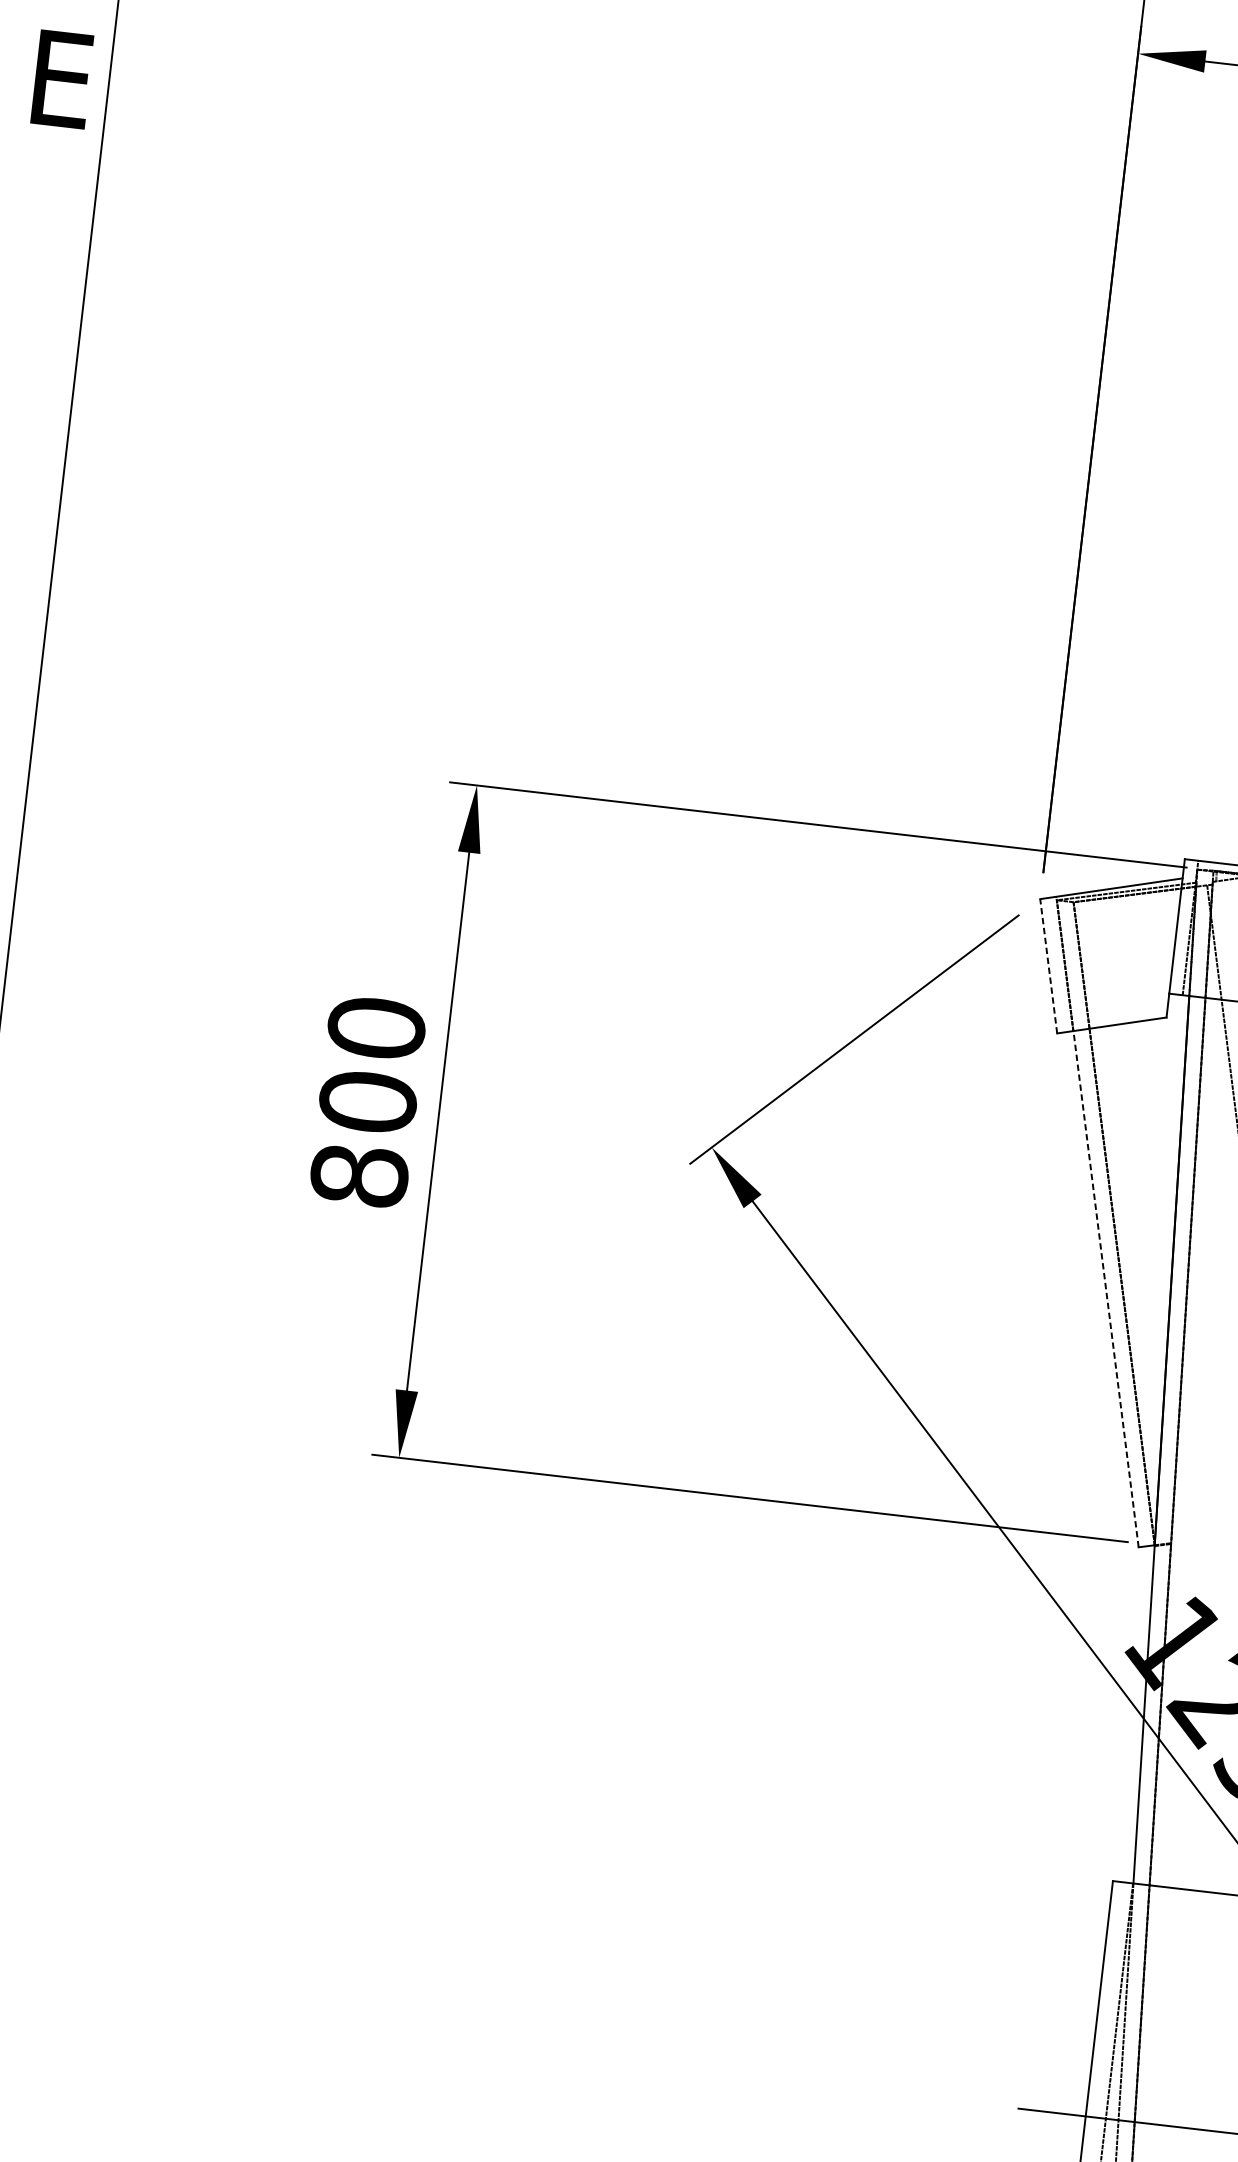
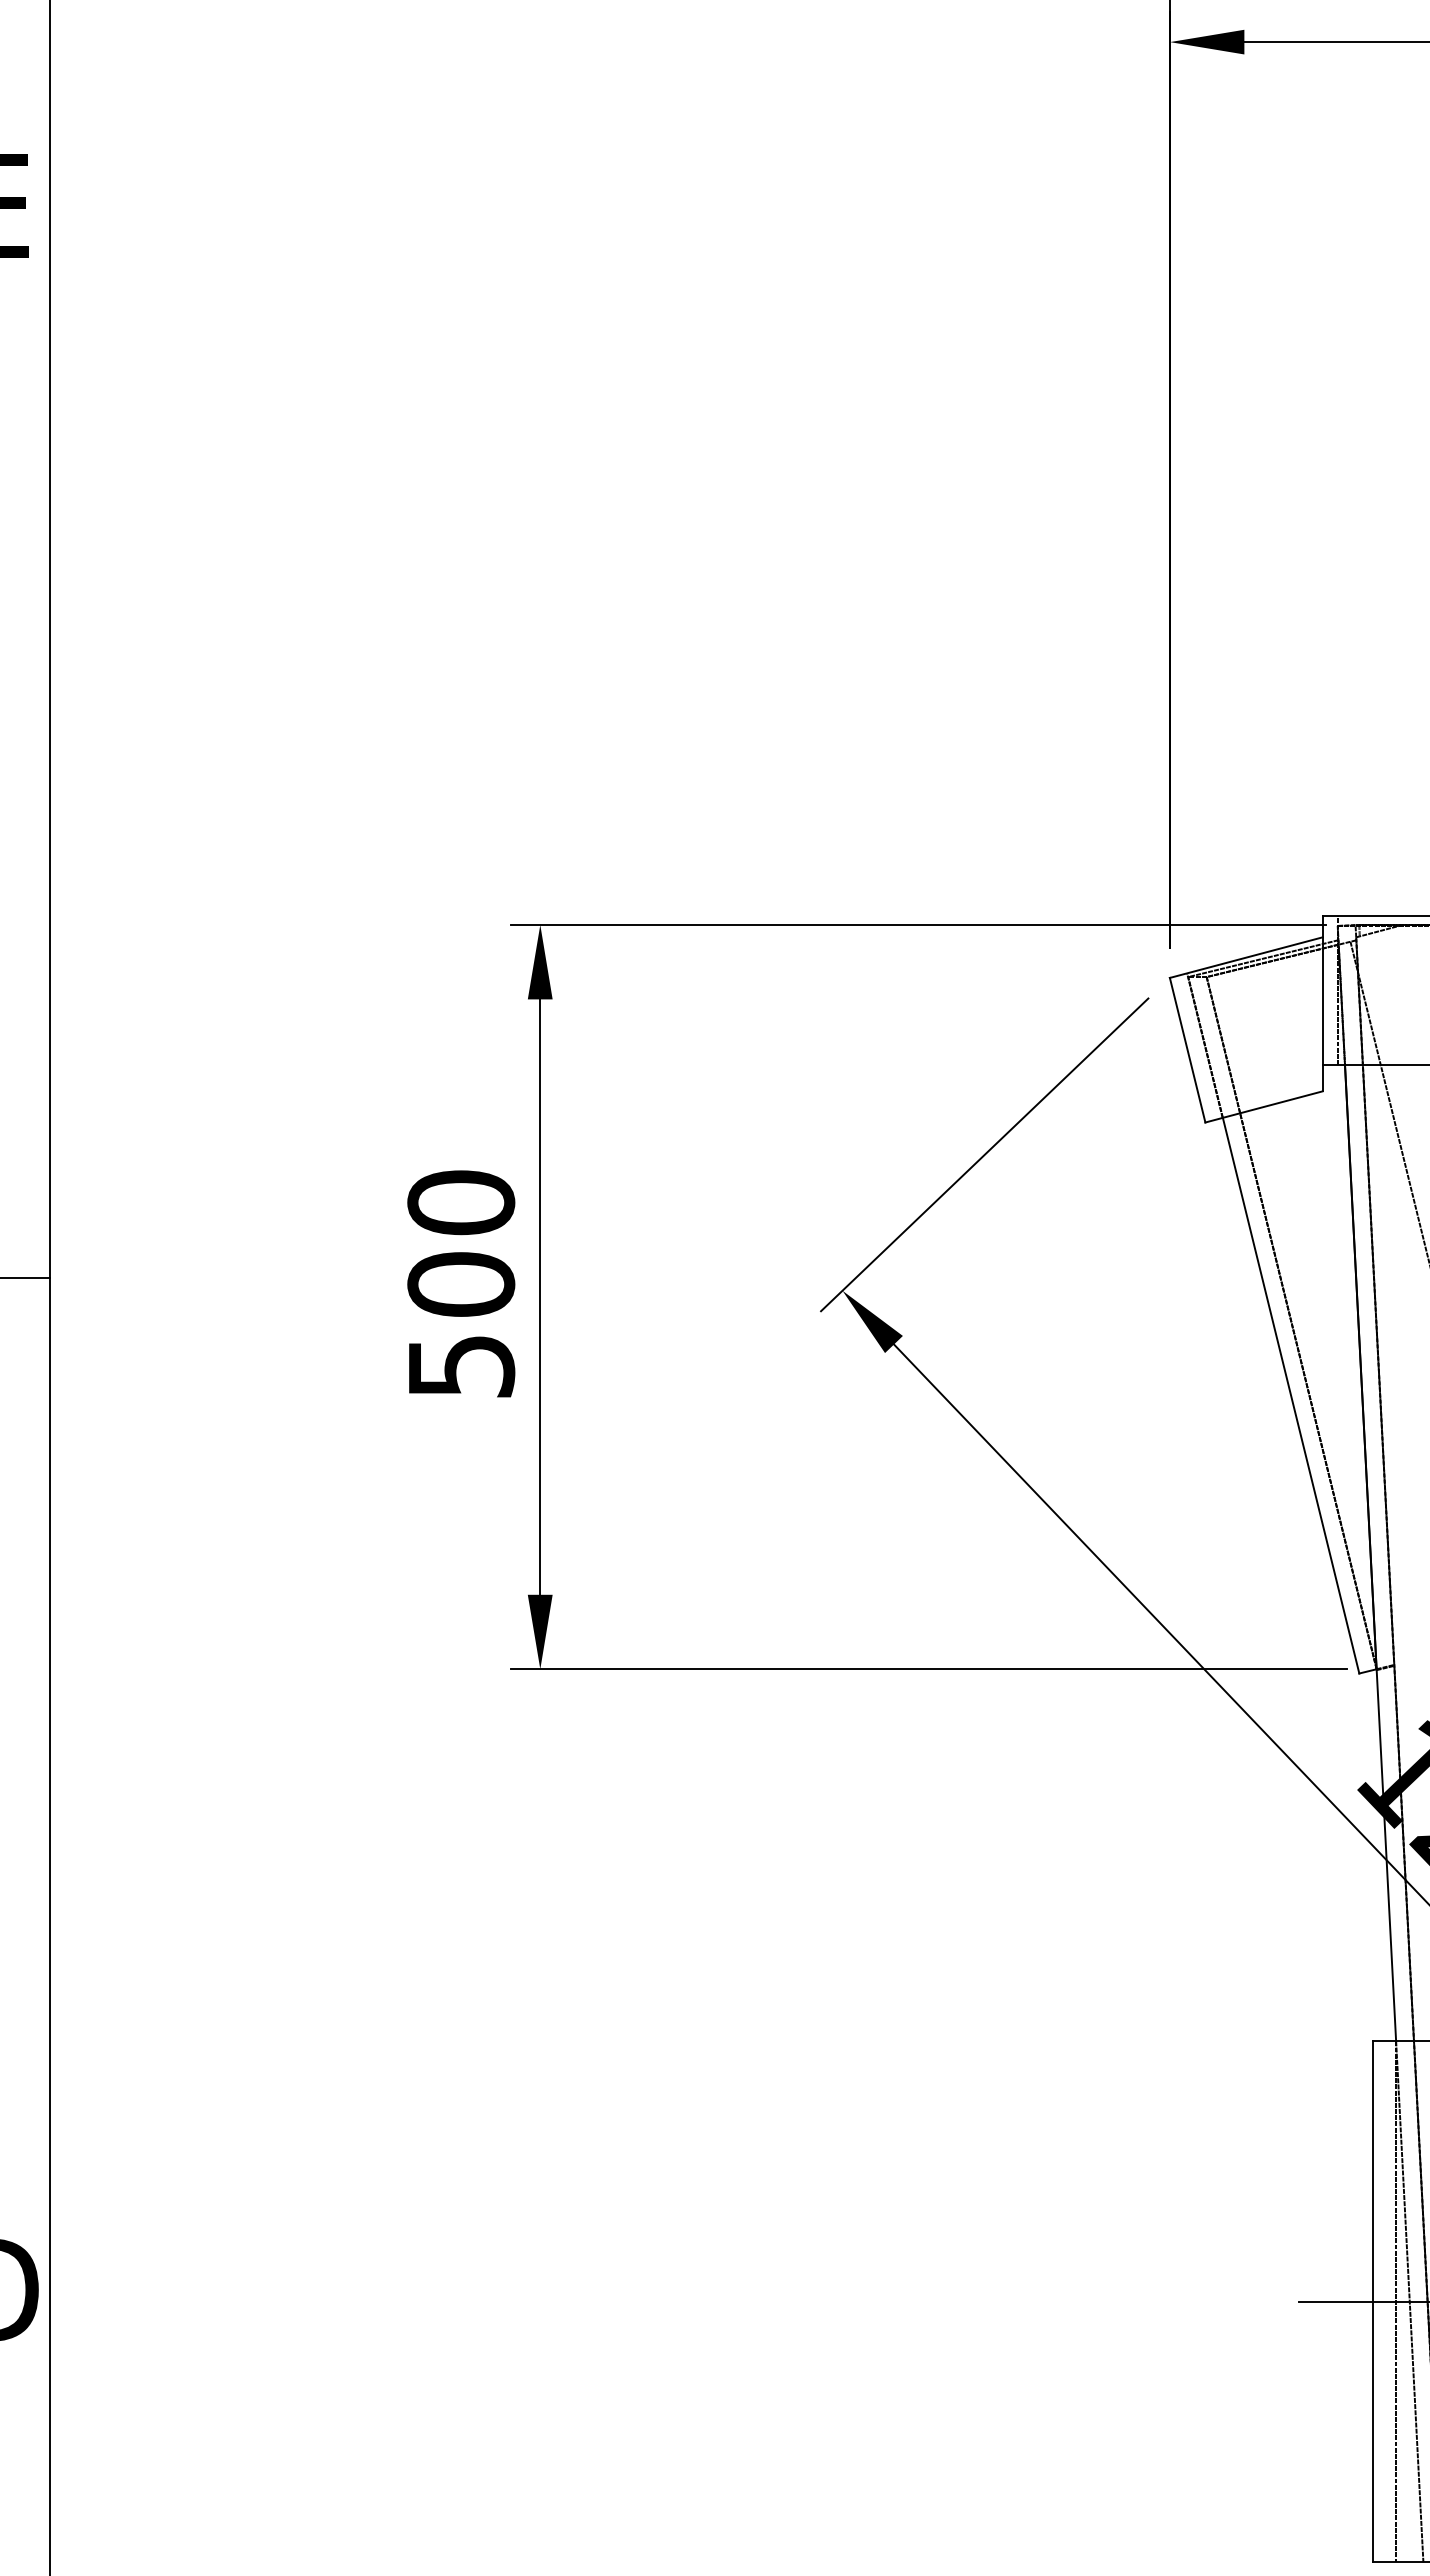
line: (1048, 965) -> (1187, 1049), dashed -> solid
text: (359, 1176) -> (461, 1366), 800 -> 500
line: (1105, 1288) -> (1290, 1395), dashed -> solid

